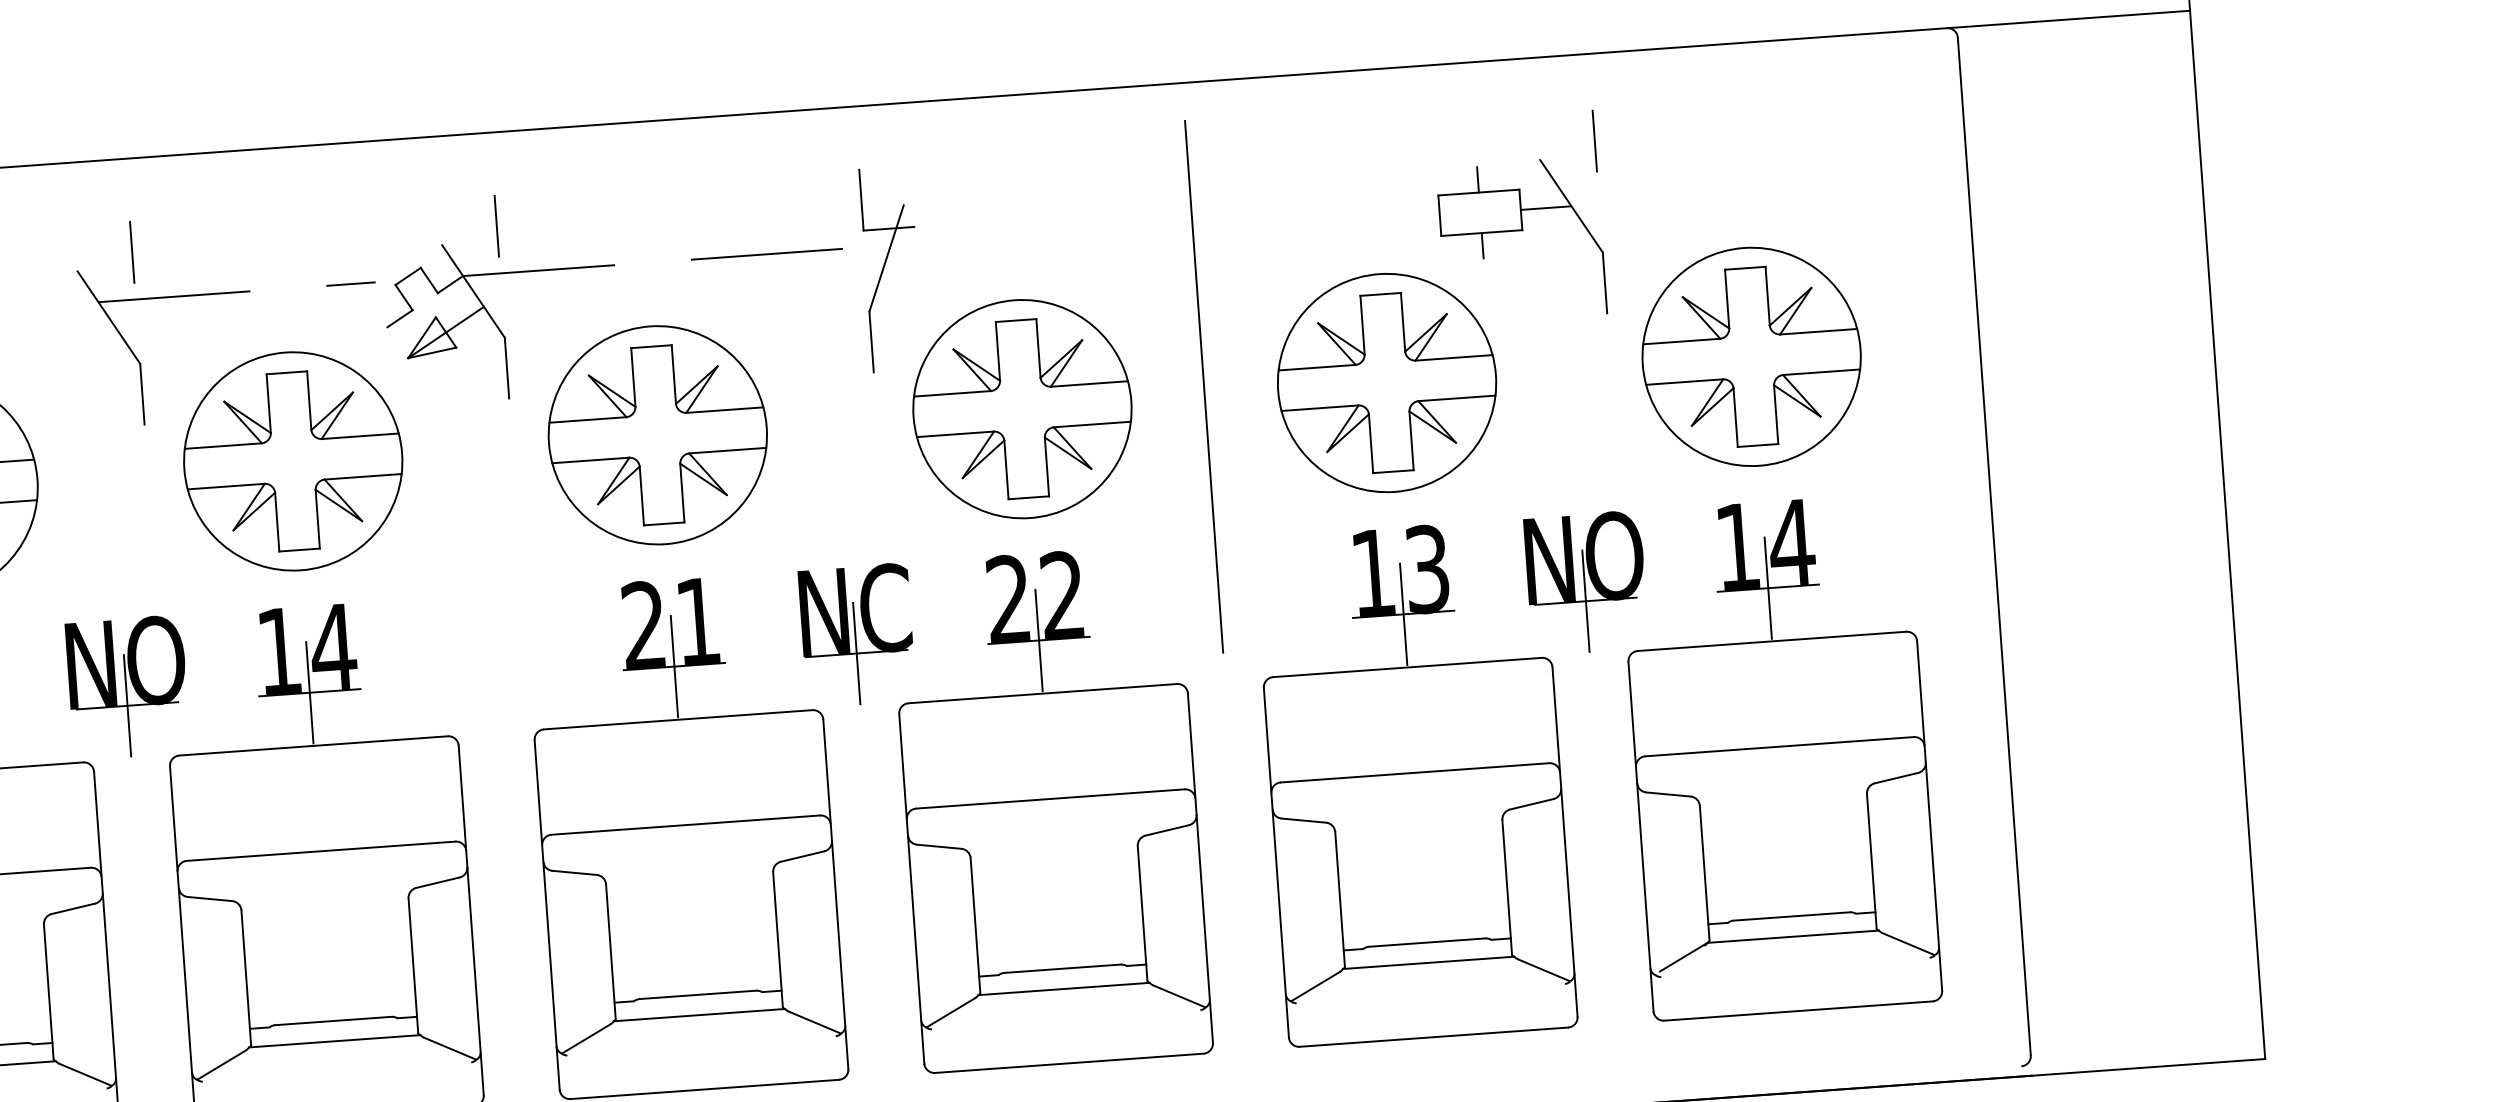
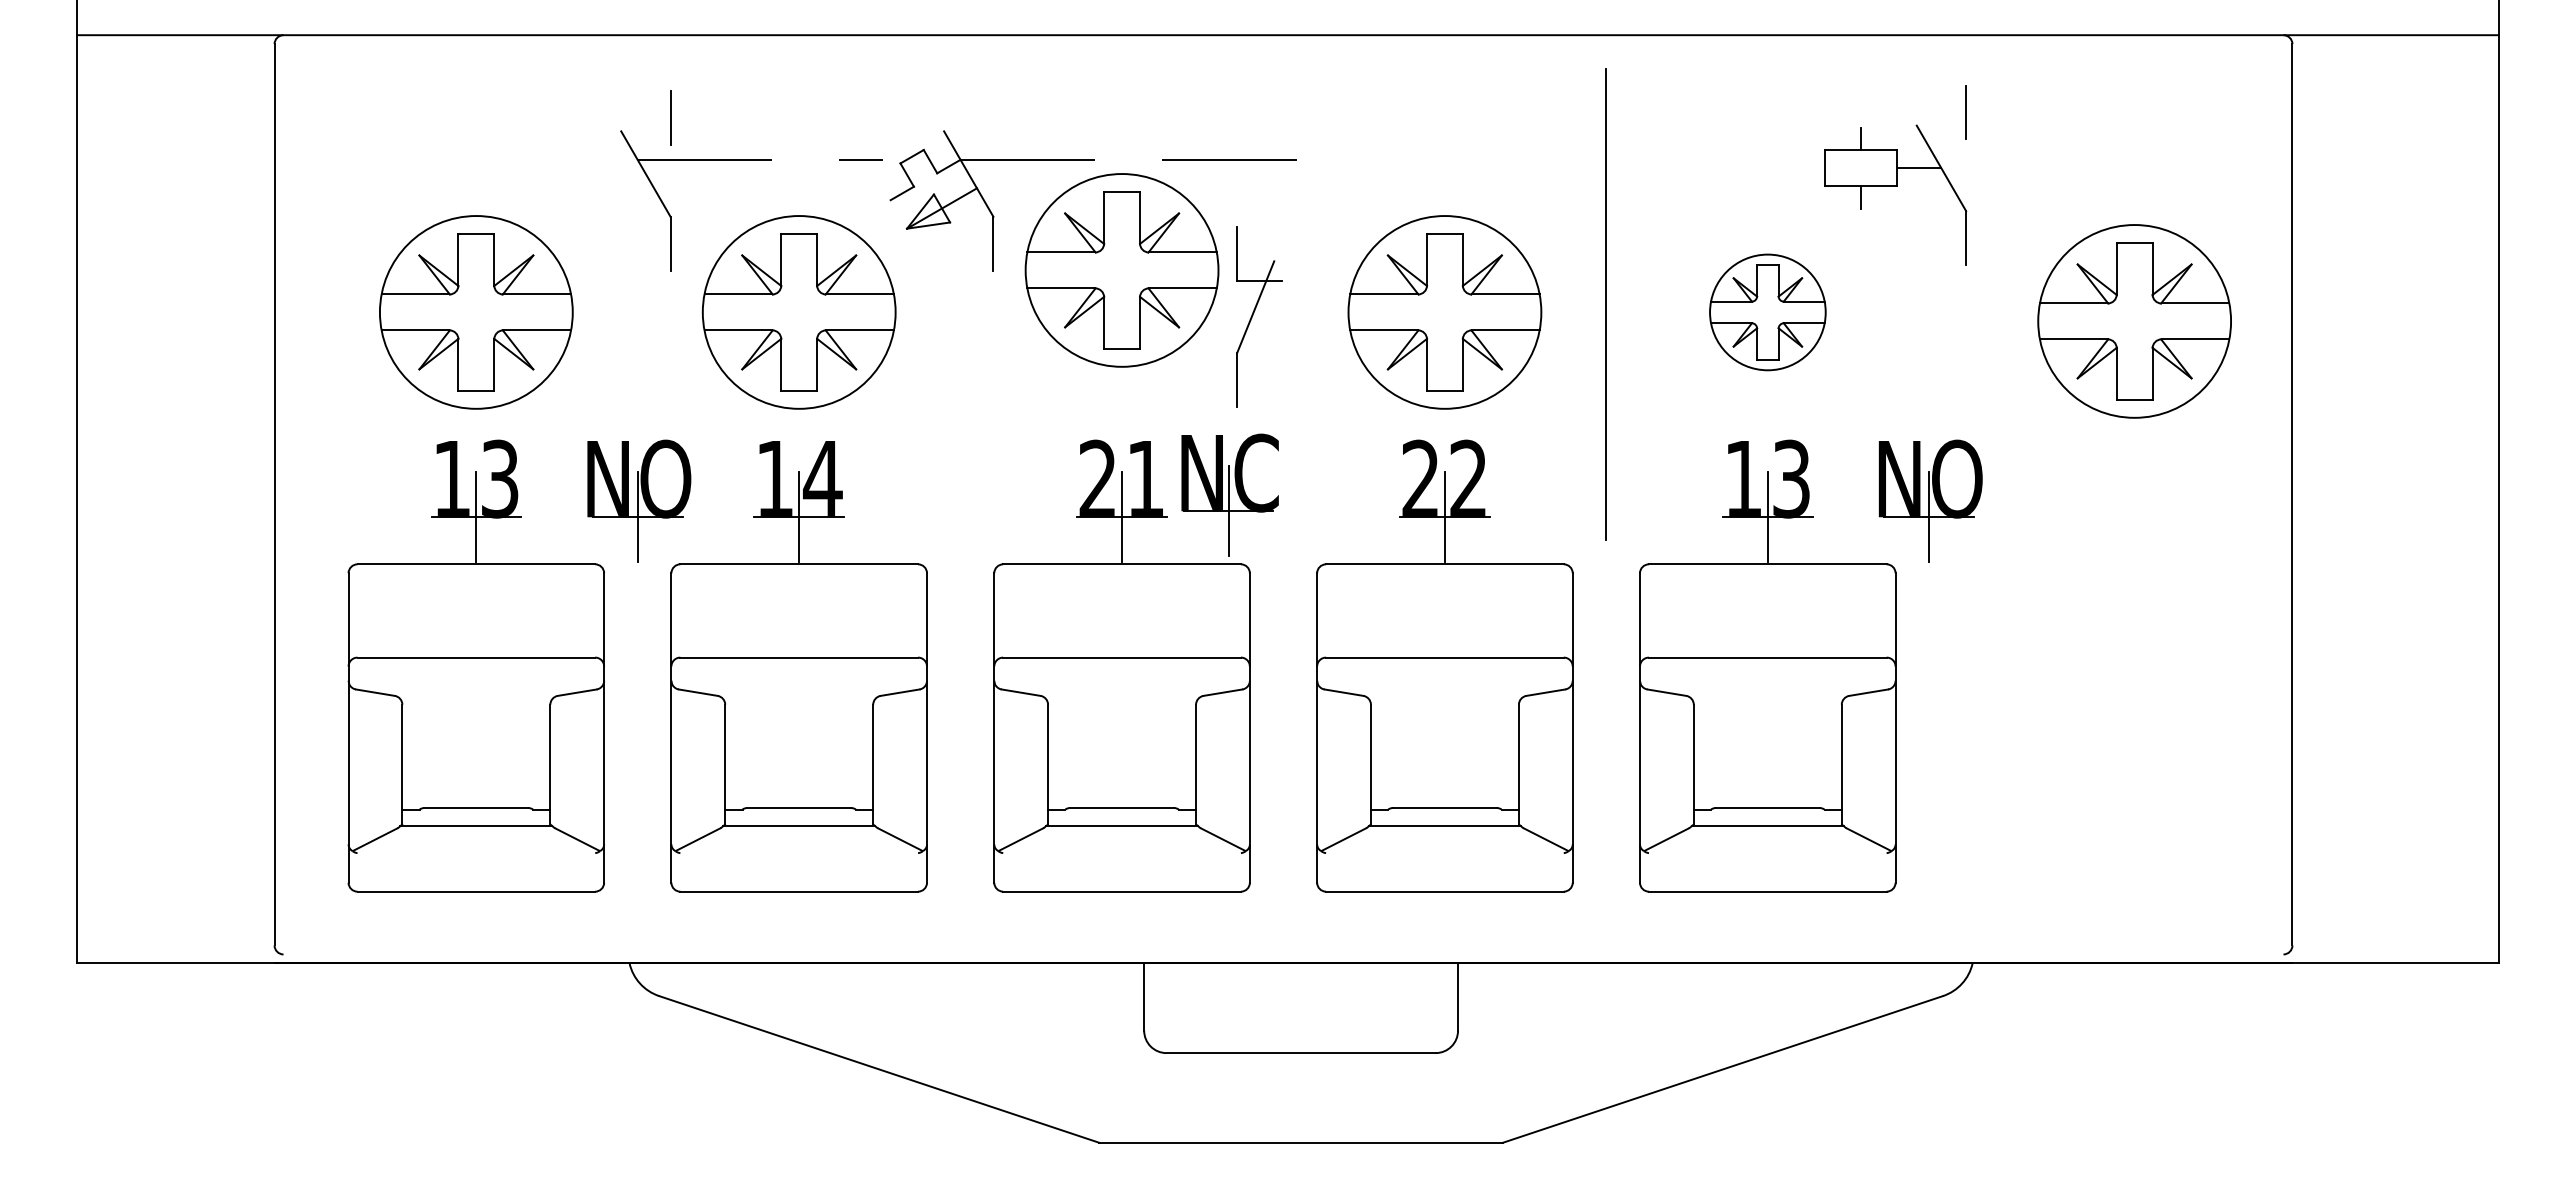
line: (496, 226) -> (993, 118), removed
part: (891, 268) -> (1259, 316), moved
part: (1751, 356) -> (2134, 321), moved
part: (1386, 383) -> (1767, 312), size x0.6
part: (657, 435) -> (1121, 270), moved
part: (856, 634) -> (1229, 494), moved
part: (1780, 756) -> (2090, 666), removed

